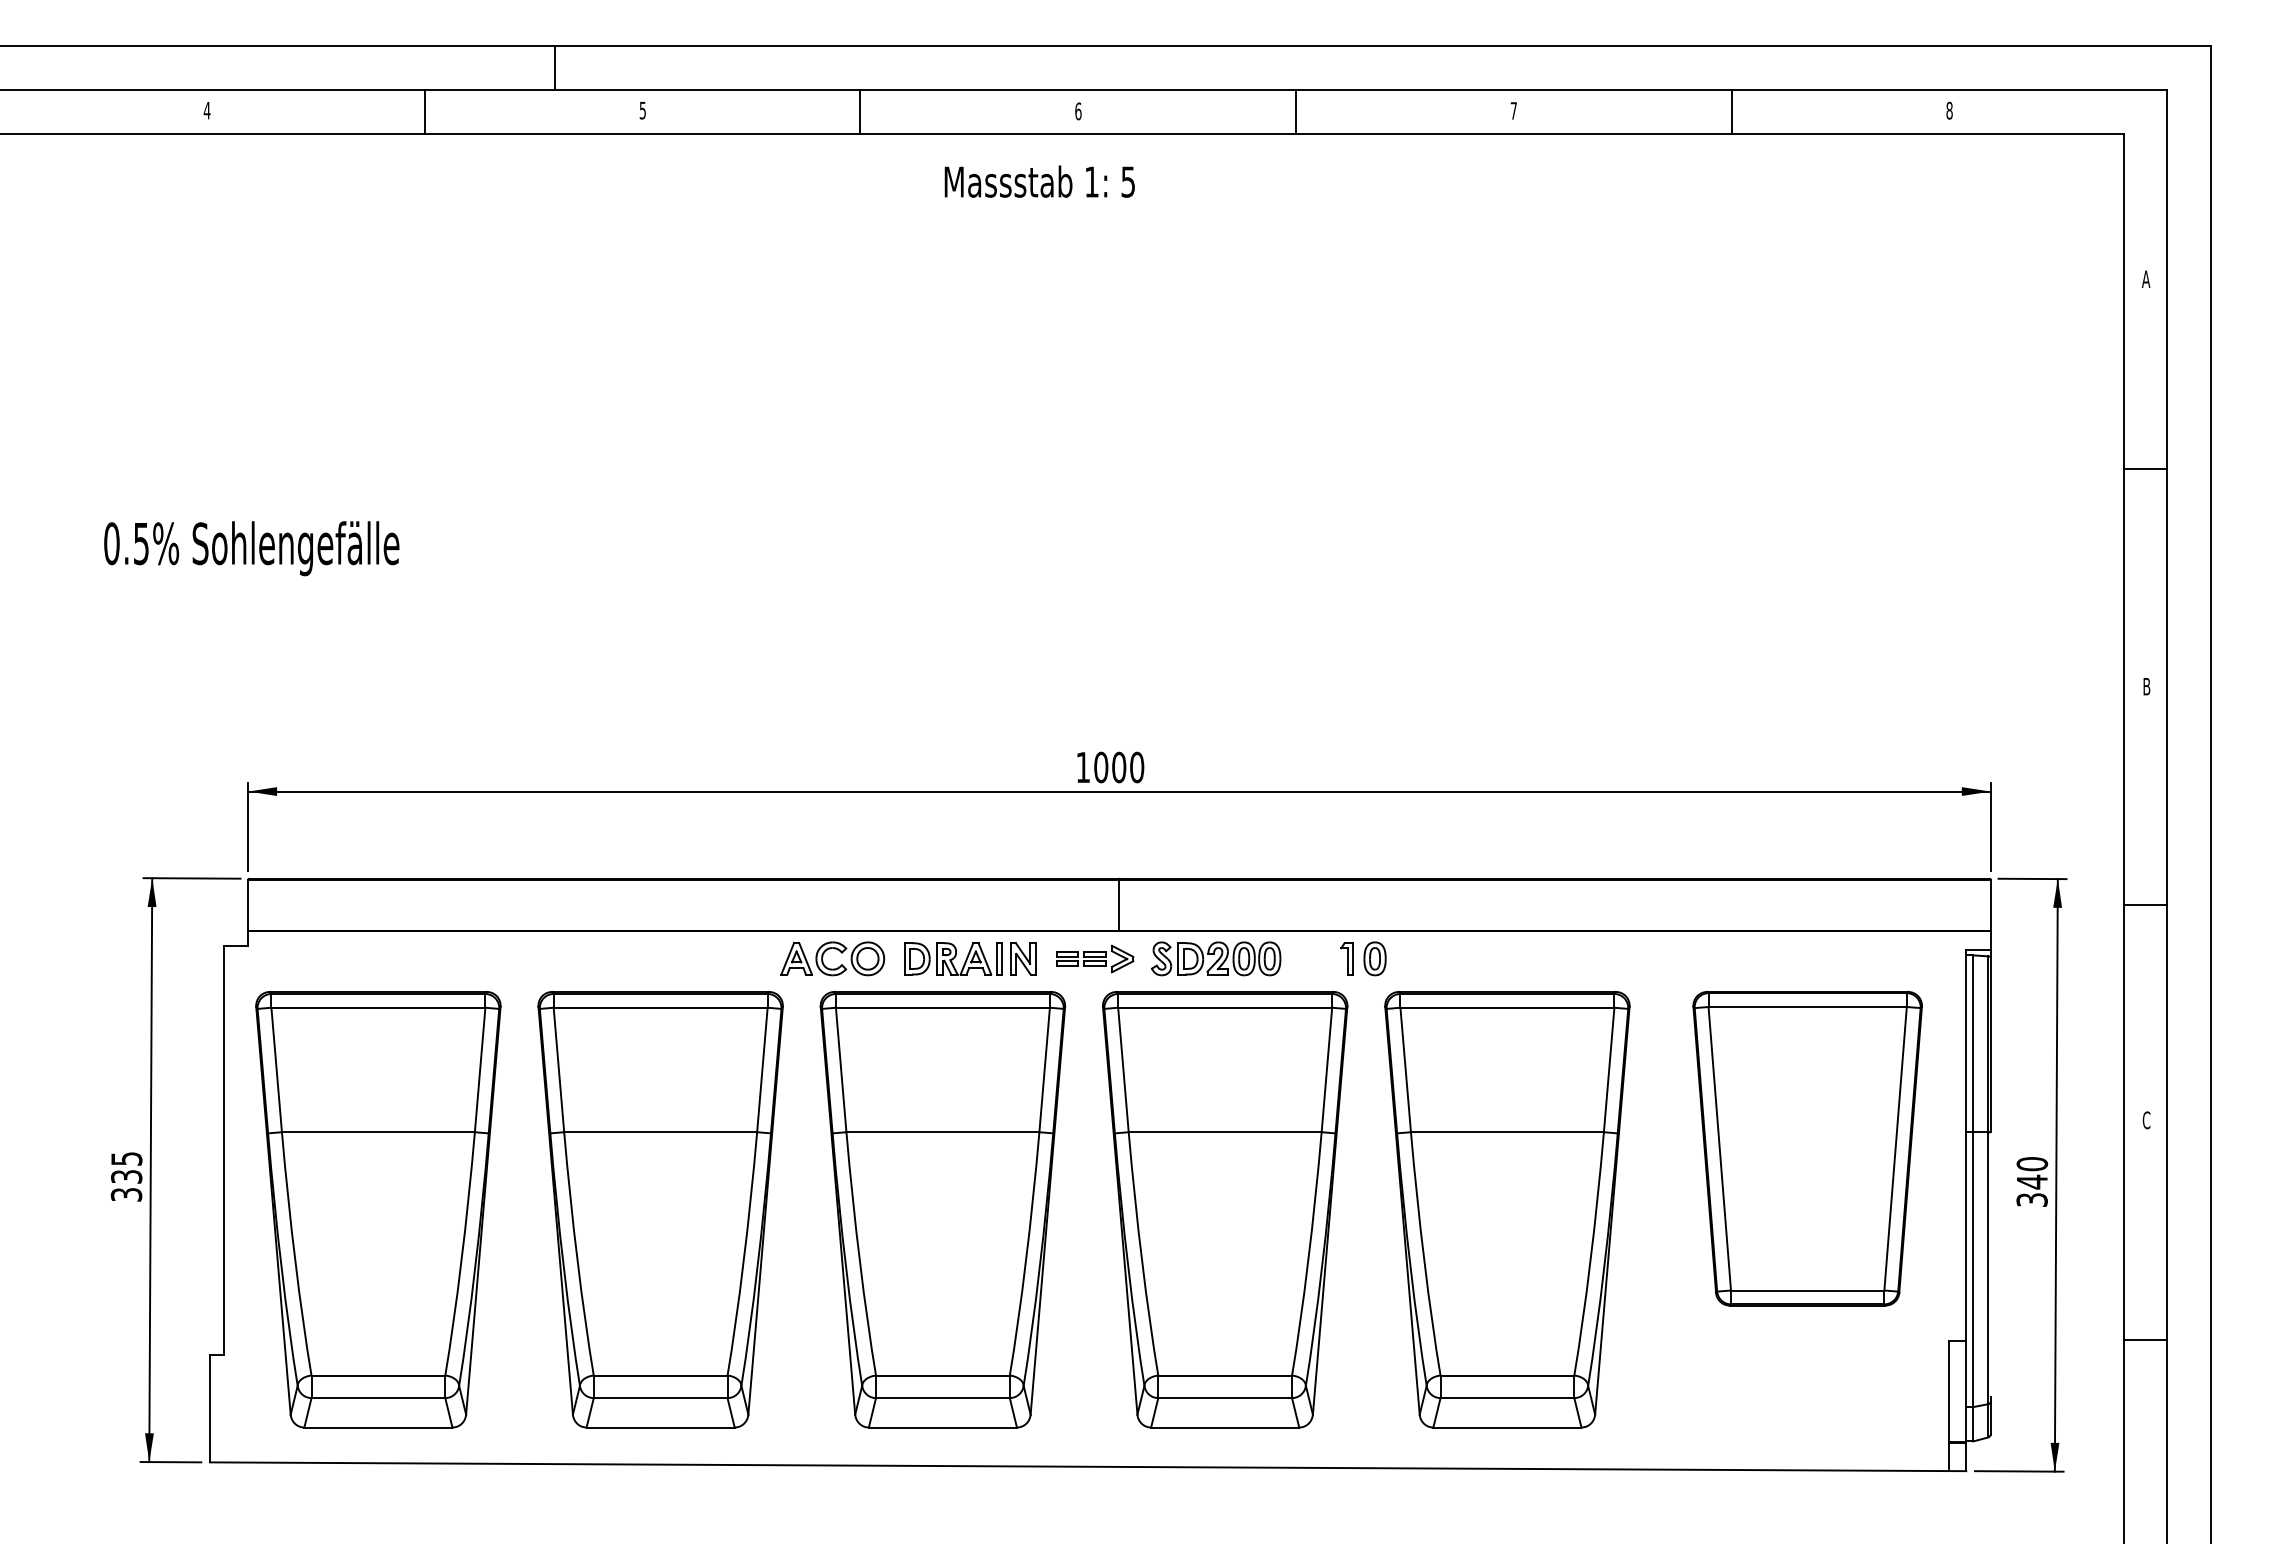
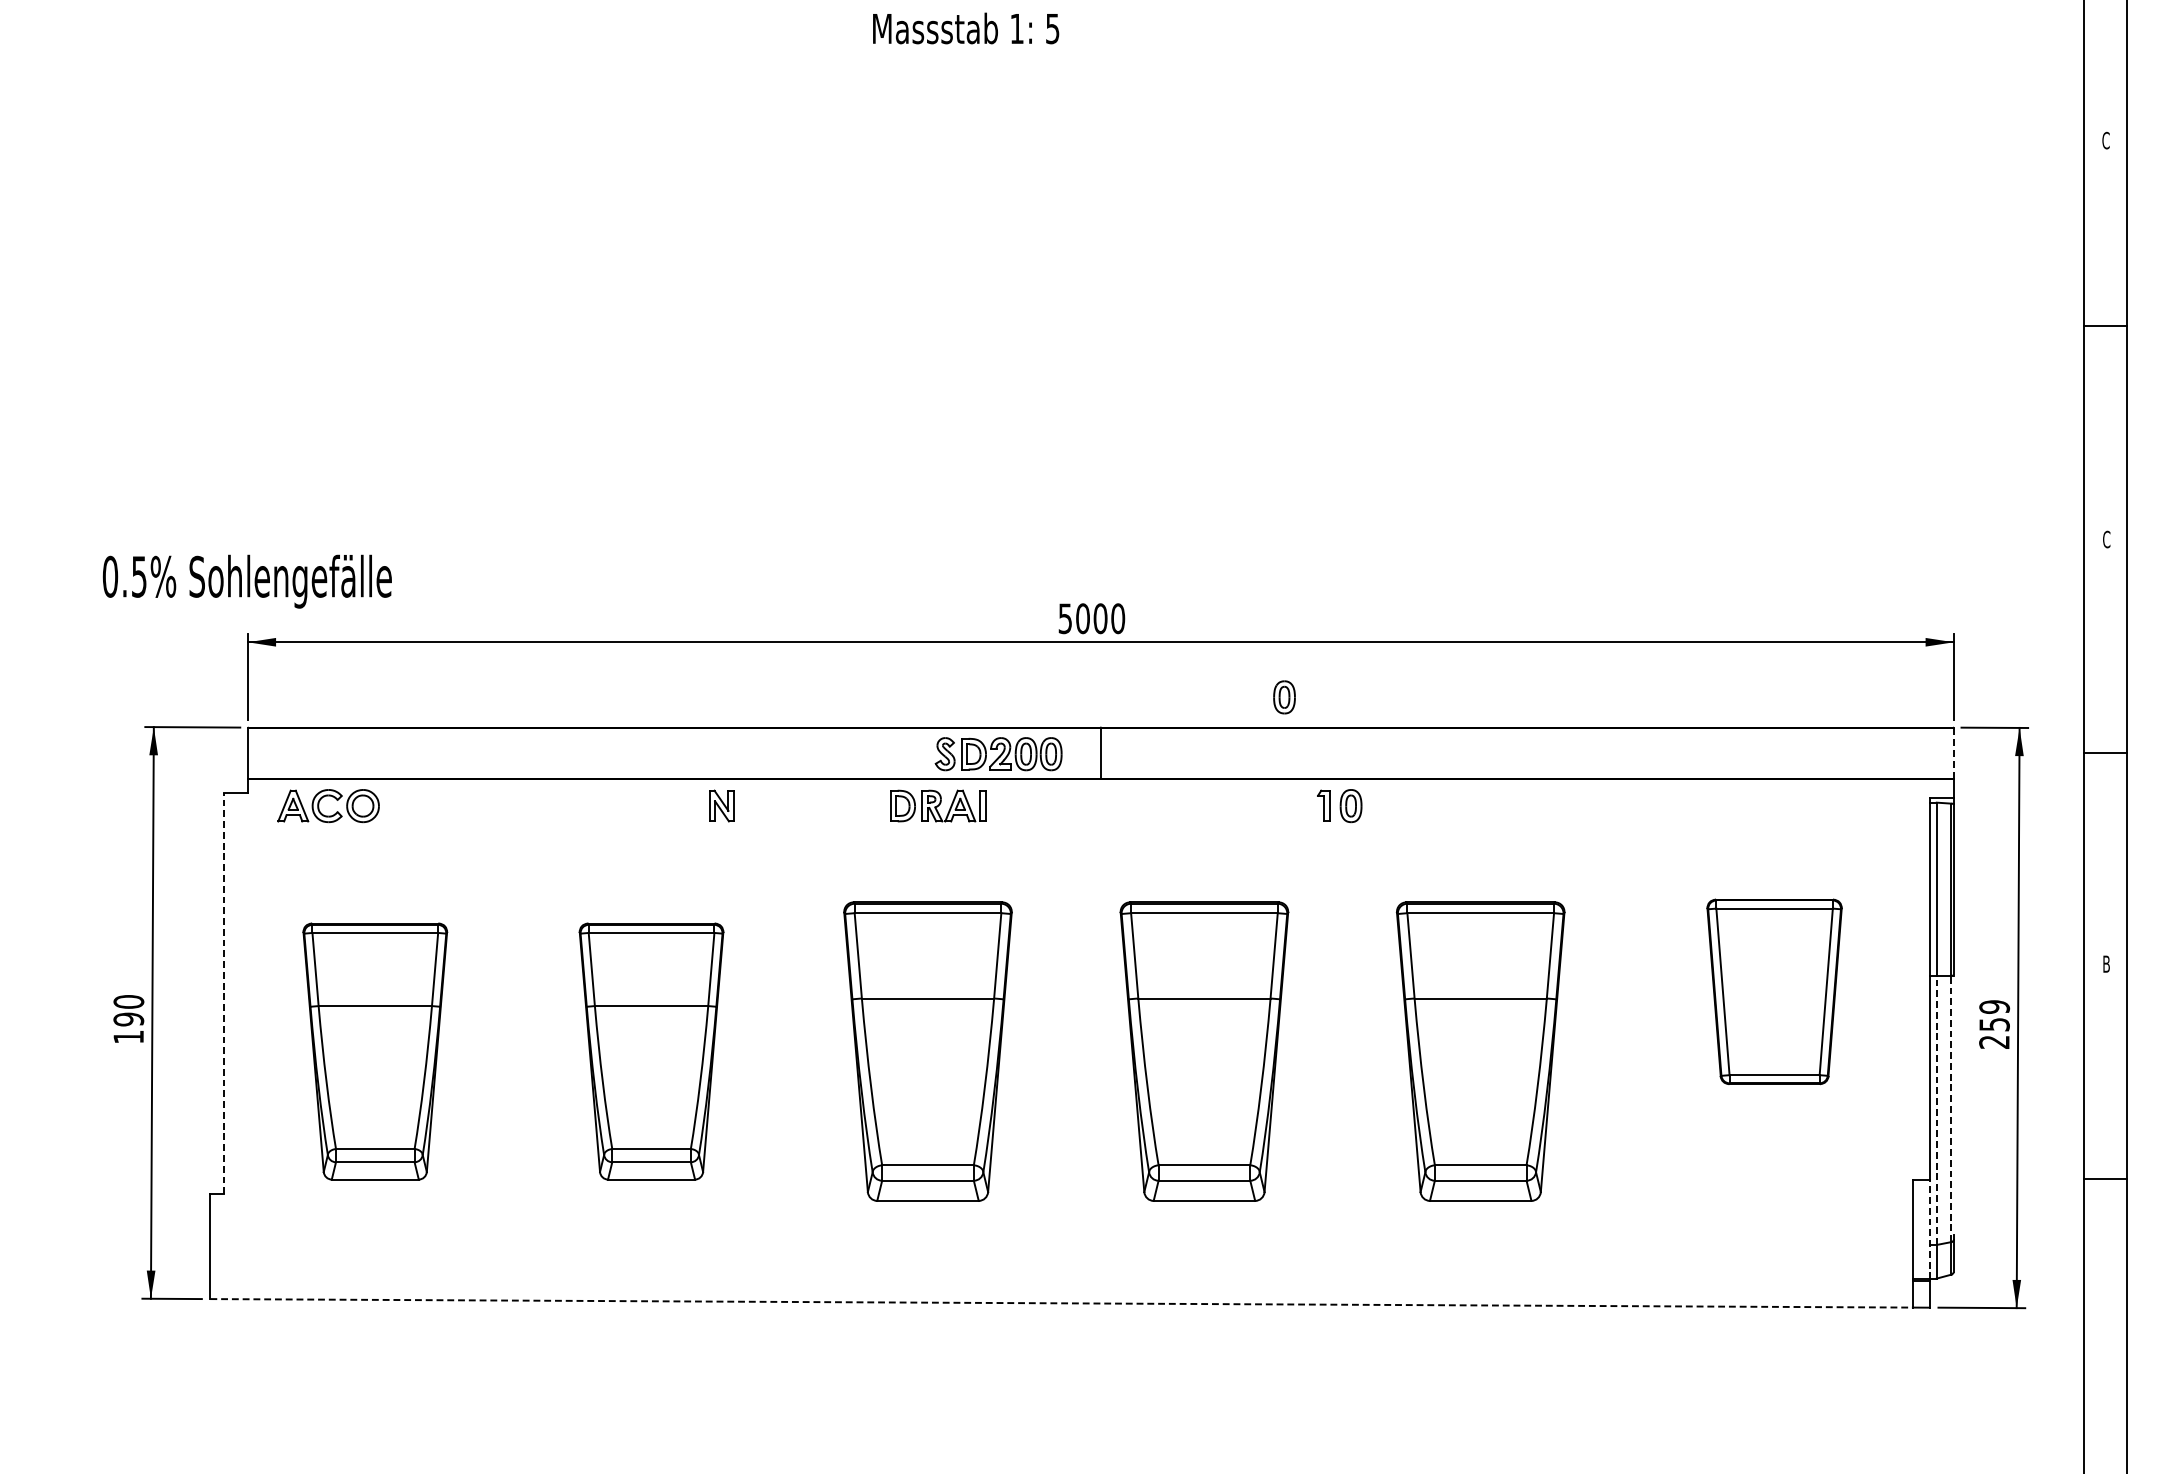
text: (1039, 181) -> (965, 28), moved
text: (2145, 279) -> (2105, 140), A -> C
text: (251, 548) -> (247, 581), moved
text: (2146, 686) -> (2106, 539), B -> C
text: (1082, 767) -> (1064, 618), 1000 -> 5000
part: (1306, 847) -> (1283, 697), added
line: (1990, 905) -> (1953, 753), solid -> dashed
part: (830, 949) -> (326, 796), moved
part: (1023, 958) -> (721, 805), moved
part: (1095, 958) -> (1077, 805), removed
part: (1215, 958) -> (998, 753), moved
text: (2146, 1120) -> (2106, 964), C -> B
part: (1807, 1148) -> (1774, 991), size x0.6
line: (223, 1150) -> (223, 993), solid -> dashed
text: (126, 1176) -> (128, 1019), 335 -> 190
text: (2032, 1181) -> (1994, 1024), 340 -> 259
part: (378, 1209) -> (375, 1051), size x0.6
part: (660, 1209) -> (651, 1051), size x0.6
part: (942, 1209) -> (927, 1051), size x0.7
part: (1225, 1209) -> (1204, 1051), size x0.7
part: (1507, 1209) -> (1480, 1051), size x0.7
line: (1988, 1268) -> (1951, 1109), solid -> dashed
line: (1973, 1269) -> (1937, 1110), solid -> dashed
line: (1966, 1391) -> (1930, 1229), solid -> dashed
line: (1079, 1466) -> (1061, 1303), solid -> dashed

